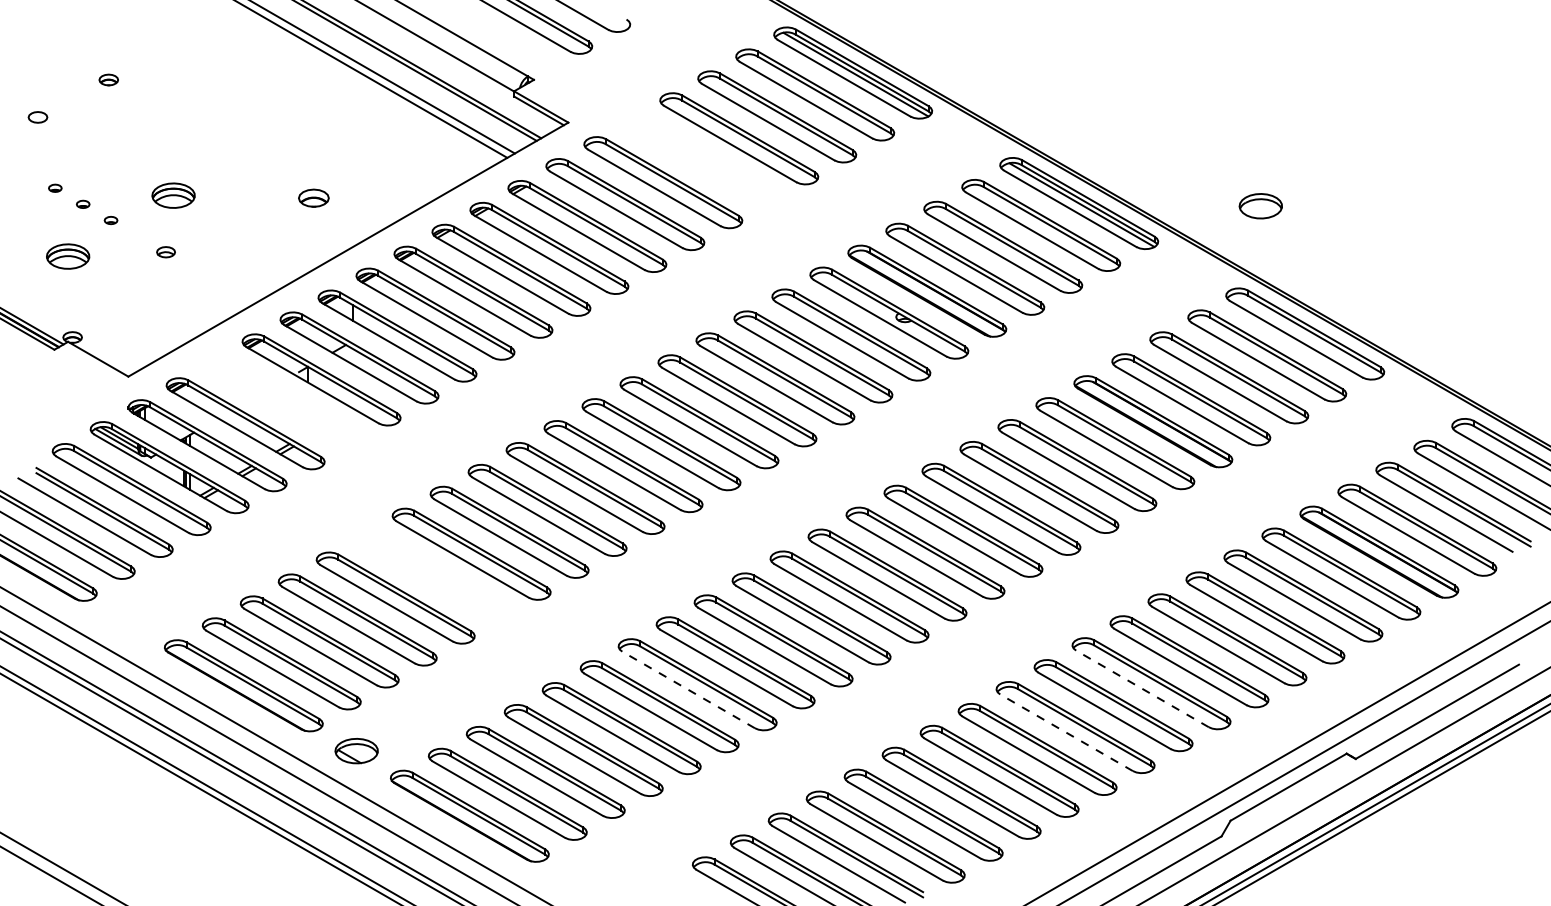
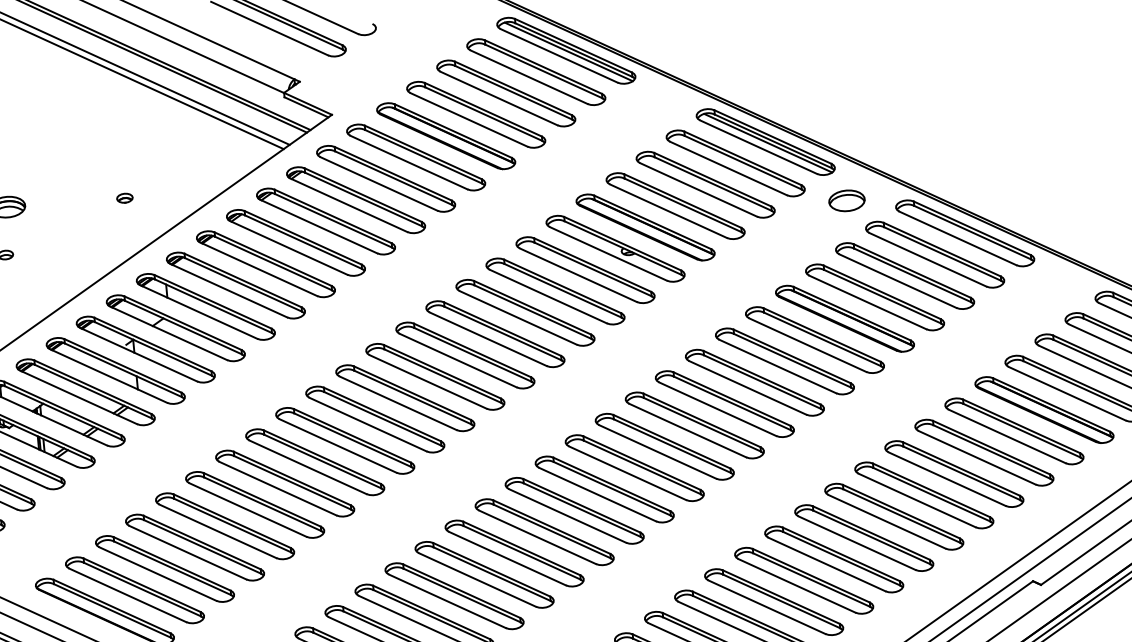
part: (701, 160) -> (446, 135), added
part: (313, 198) -> (124, 198), size x0.62
part: (1260, 206) -> (846, 201), moved
part: (283, 401) -> (115, 370), added
part: (433, 575) -> (254, 504), added
line: (1142, 688) -> (857, 542), dashed -> solid
line: (688, 689) -> (477, 579), dashed -> solid
line: (1066, 732) -> (796, 585), dashed -> solid

